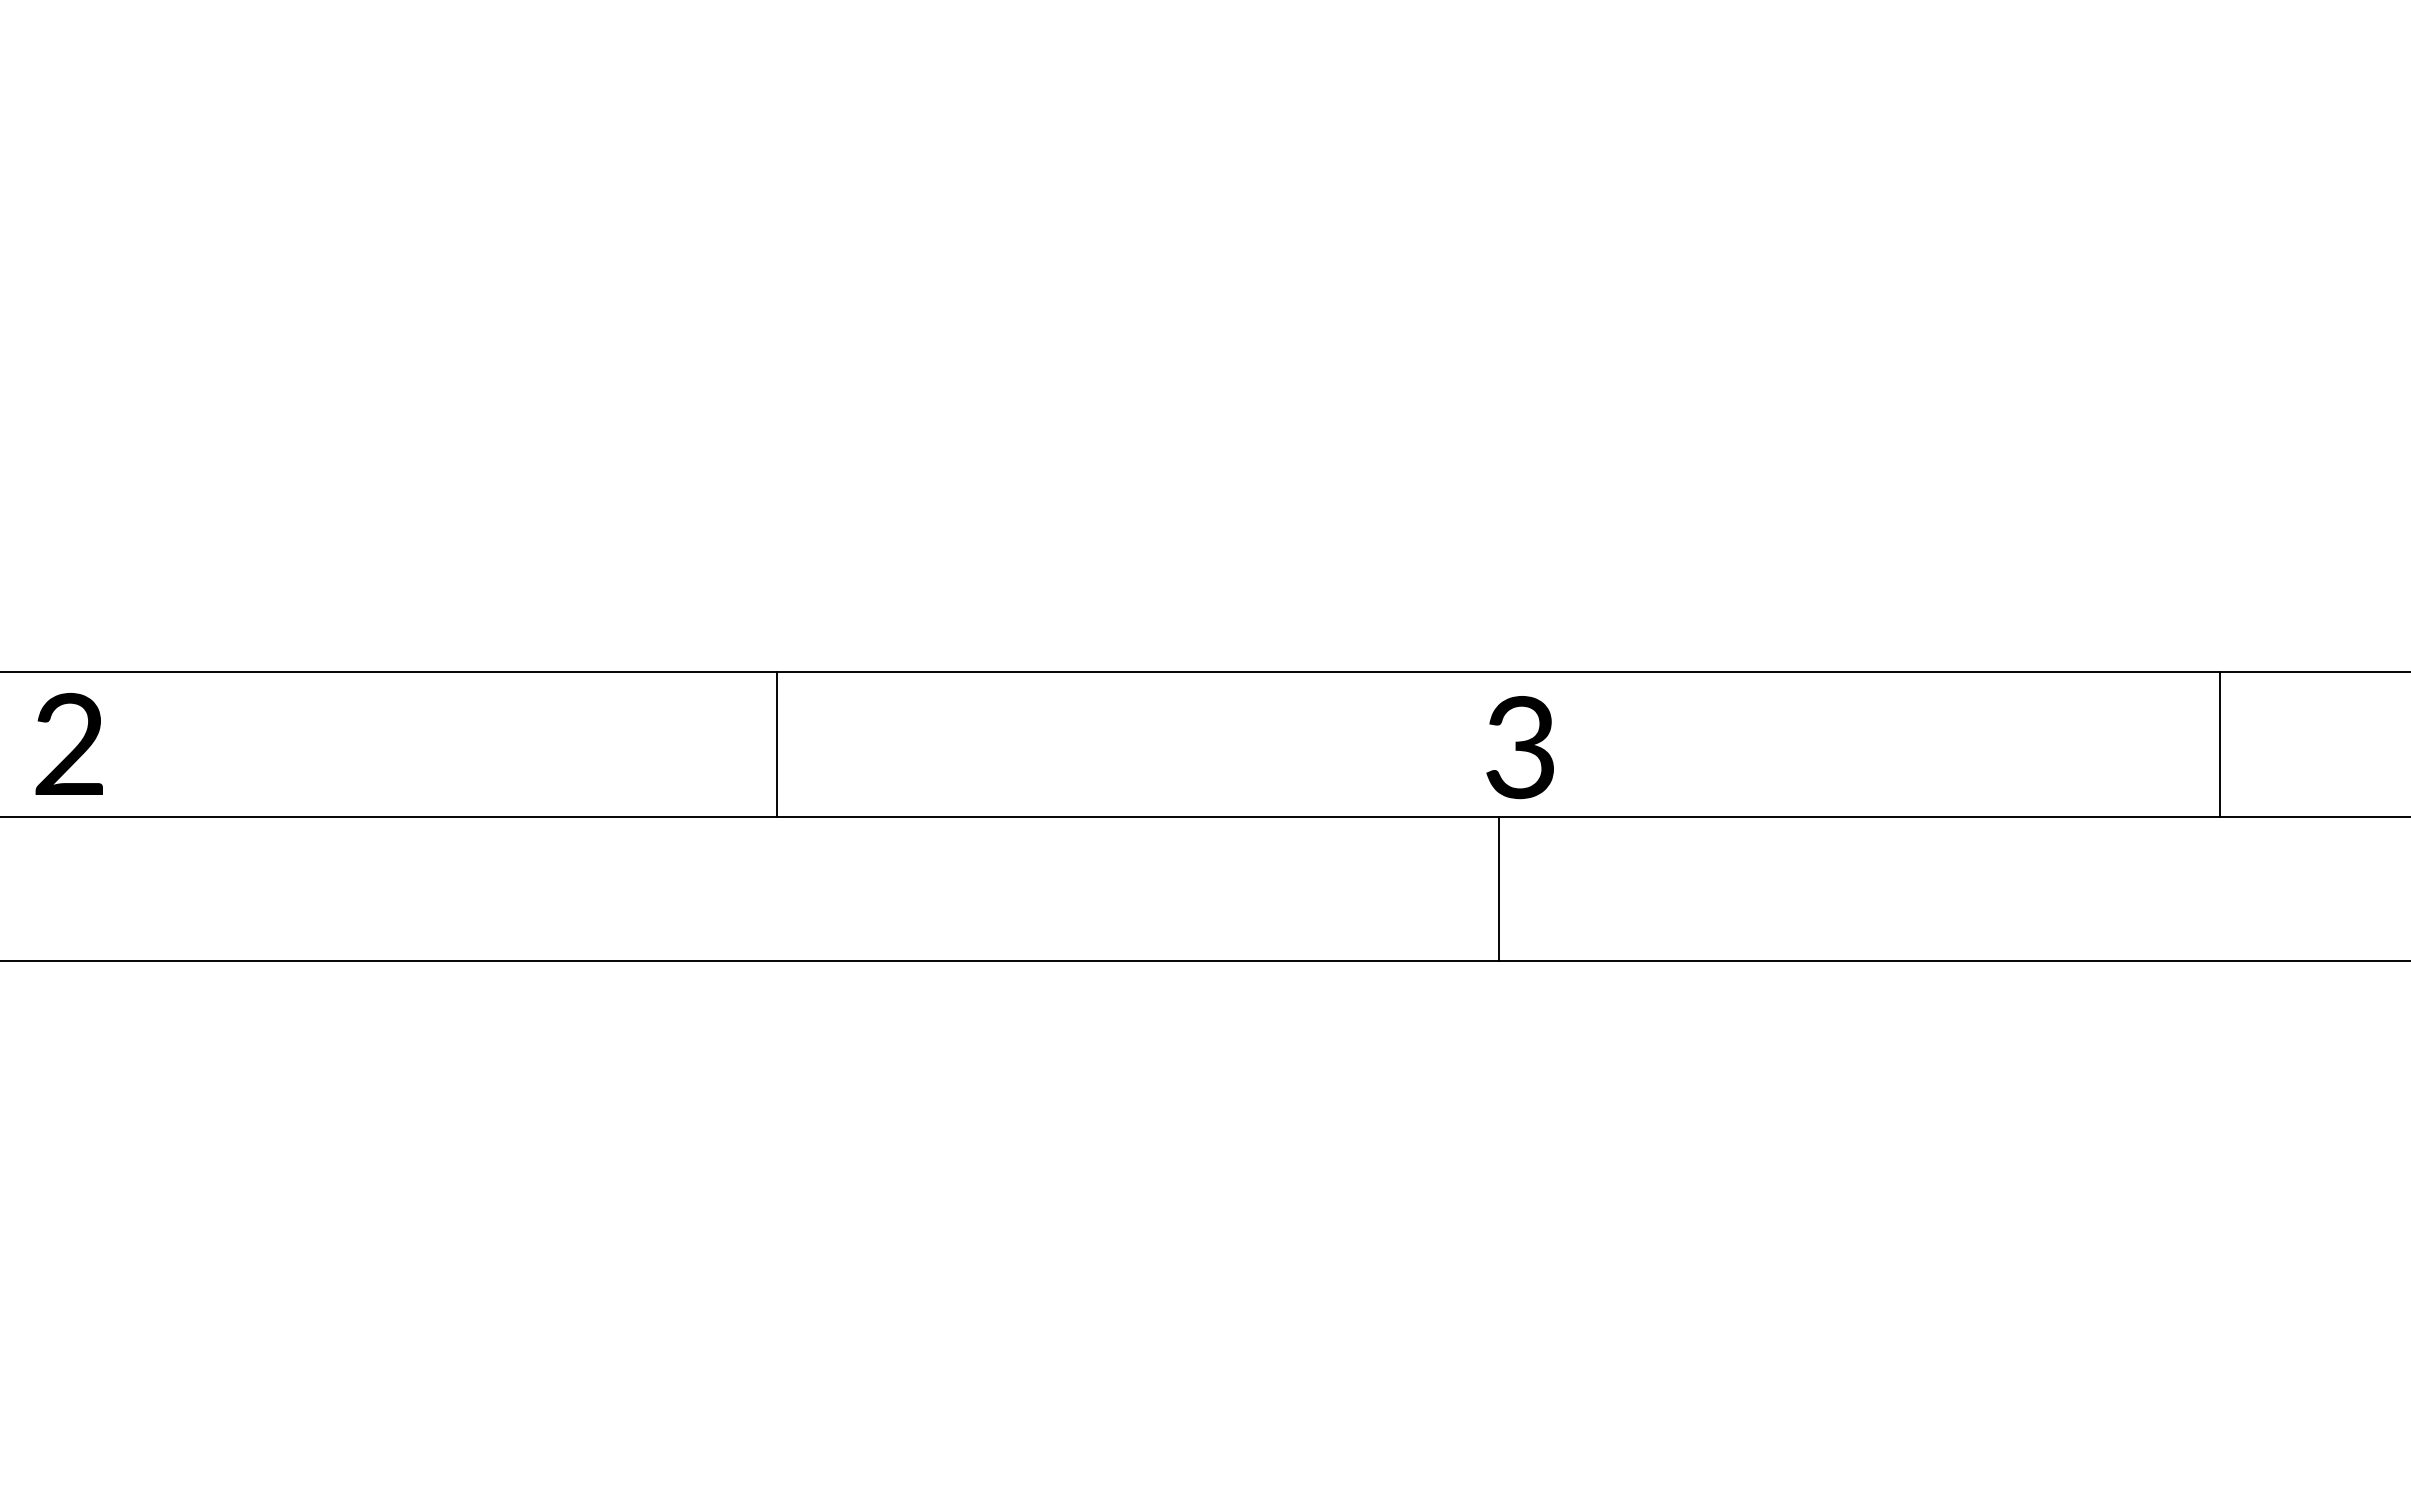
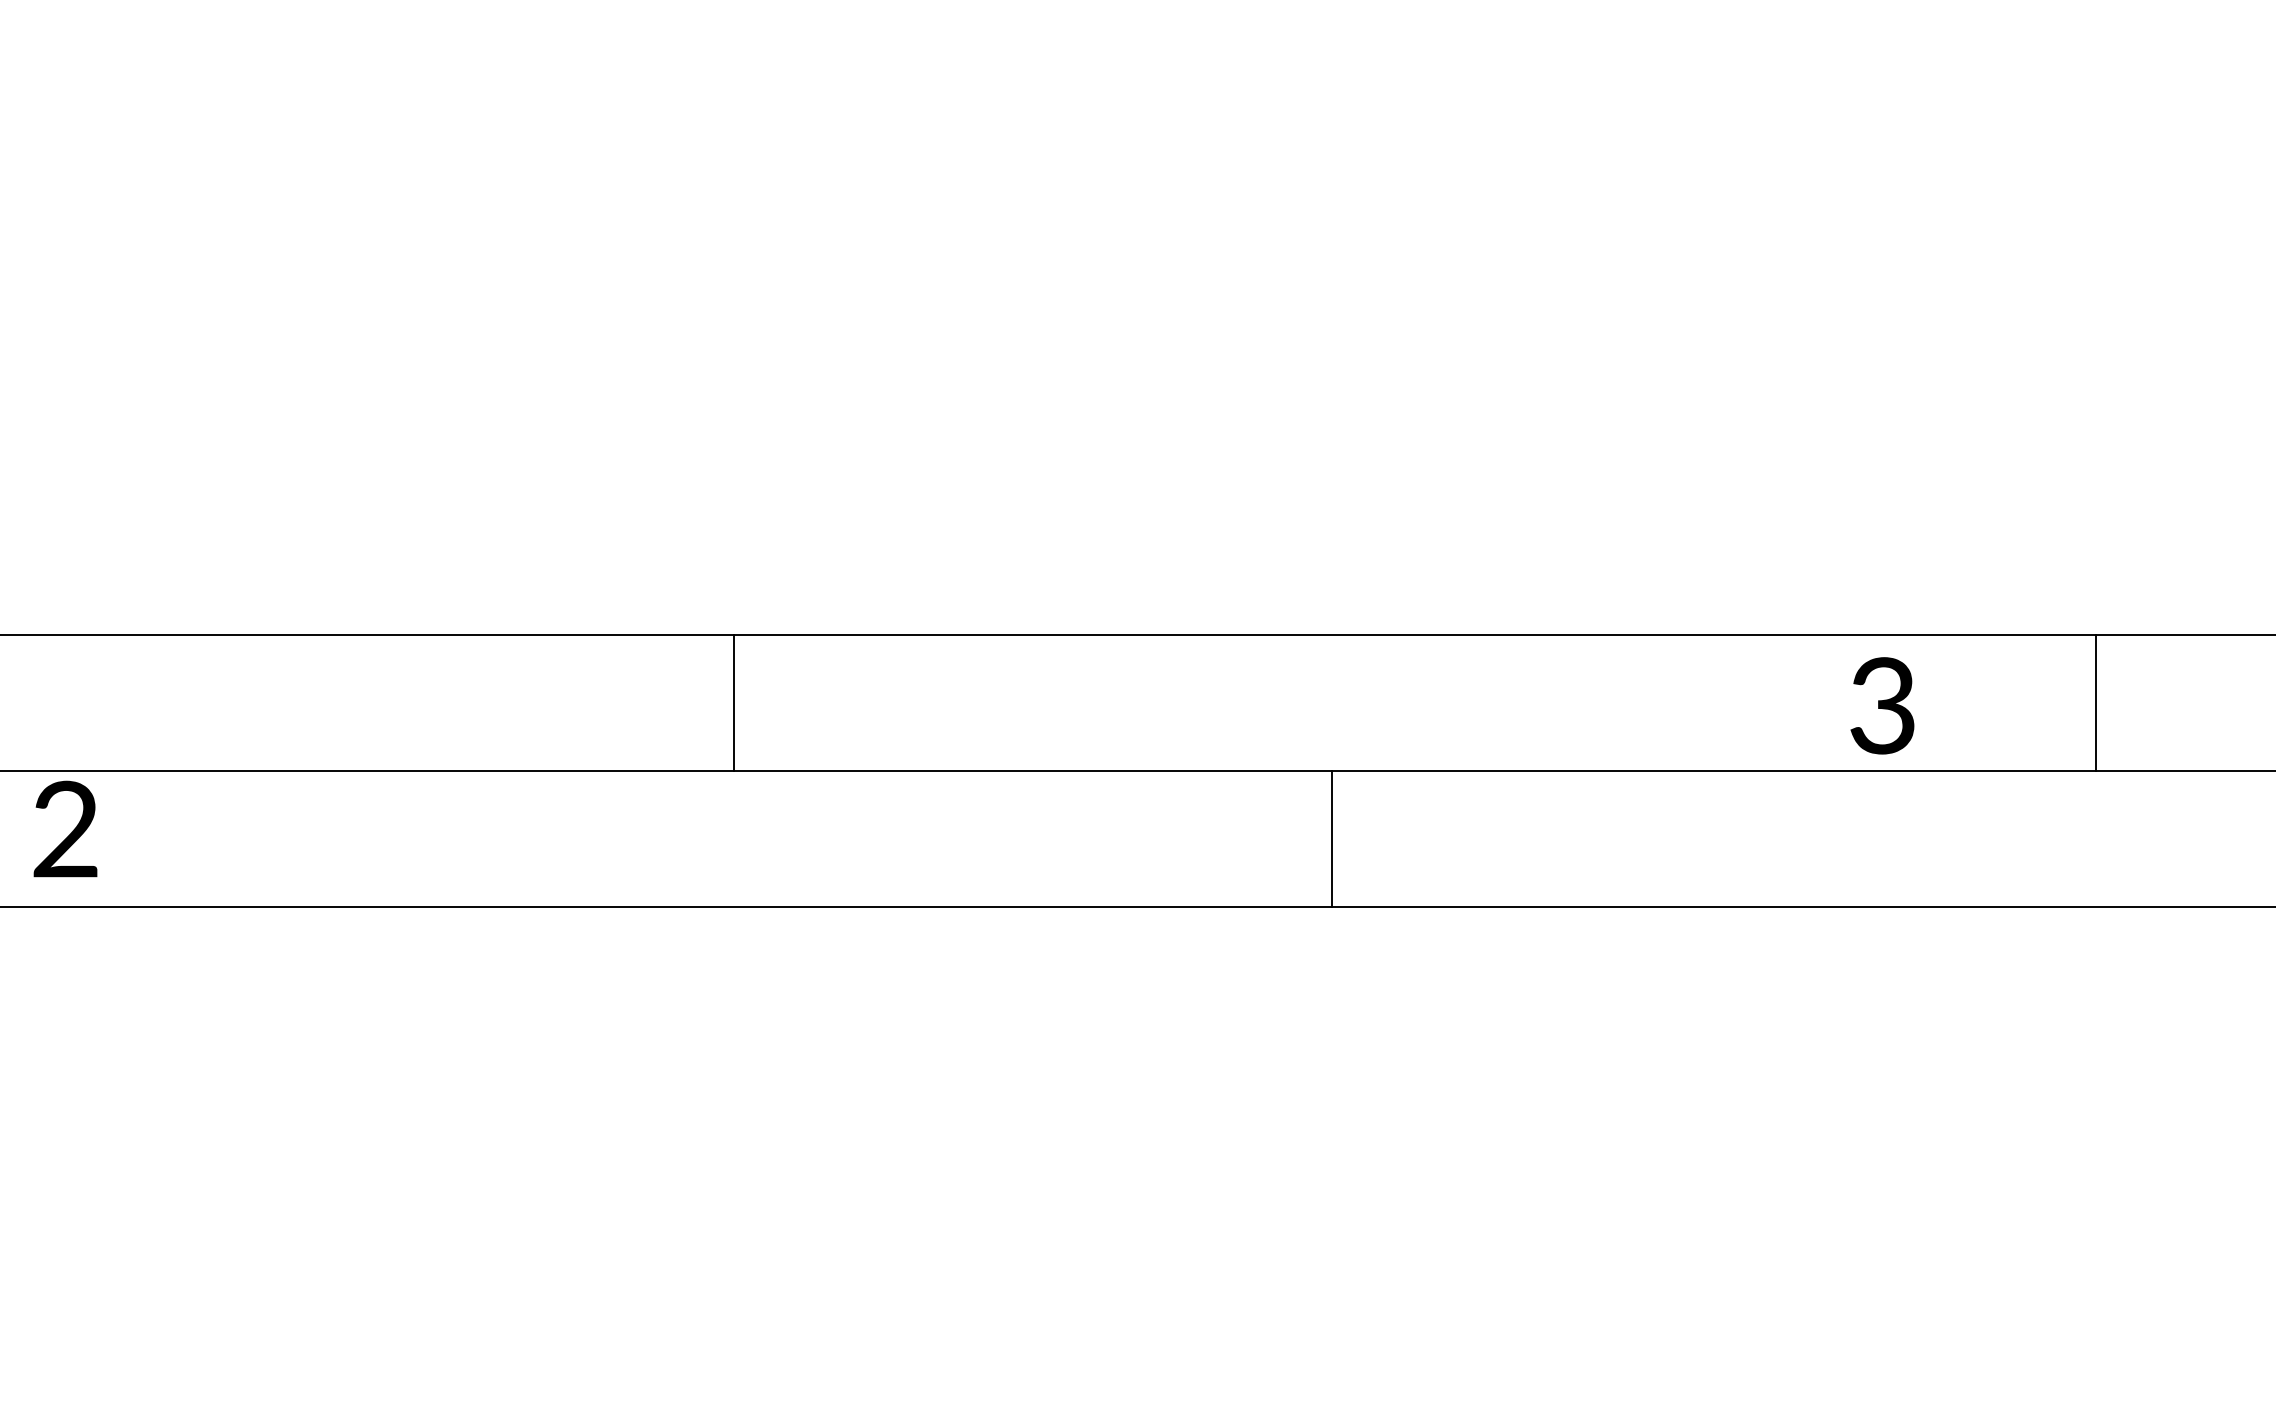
text: (68, 743) -> (64, 828), moved
text: (1519, 747) -> (1881, 705), moved
line: (1498, 888) -> (1331, 838), moved

